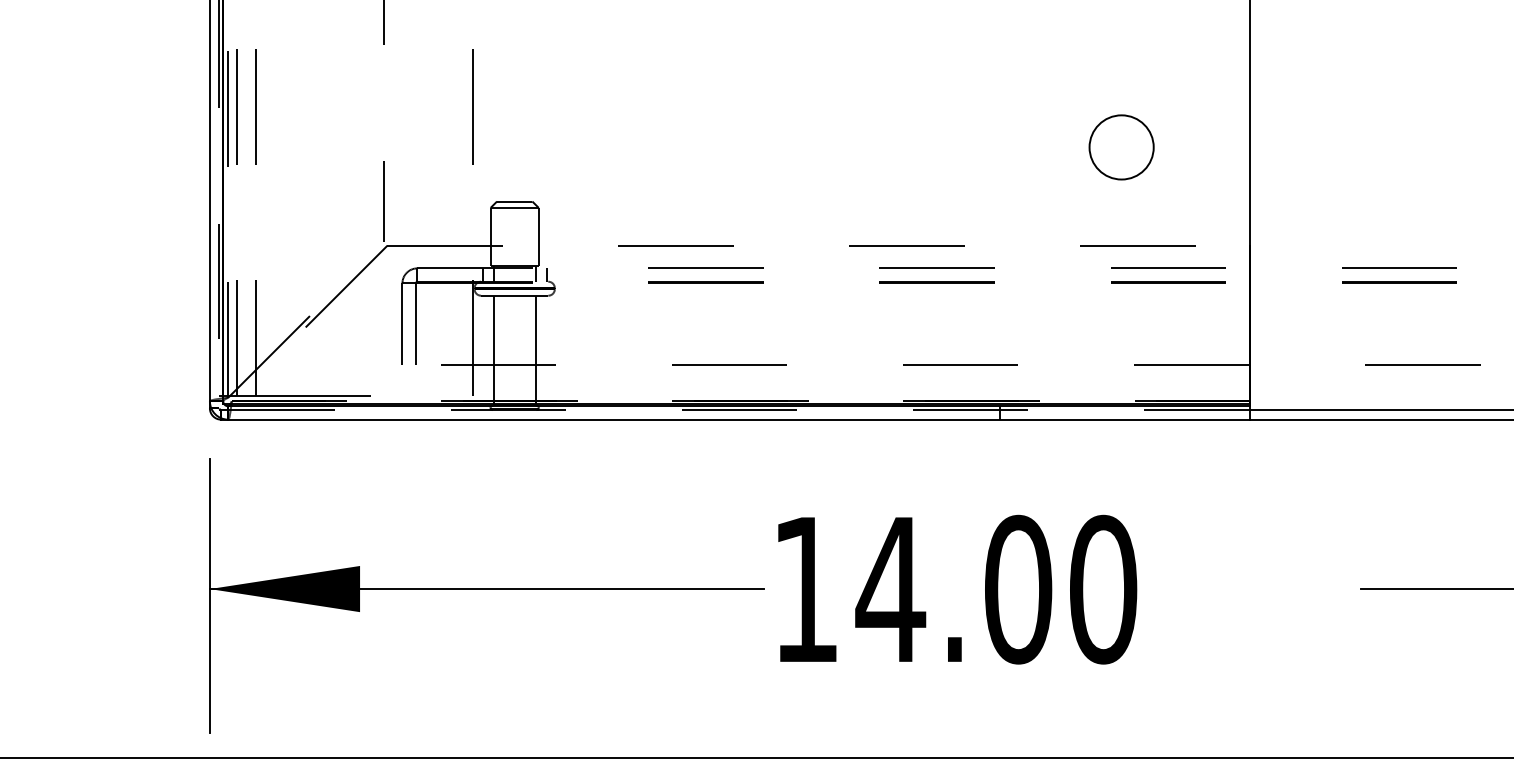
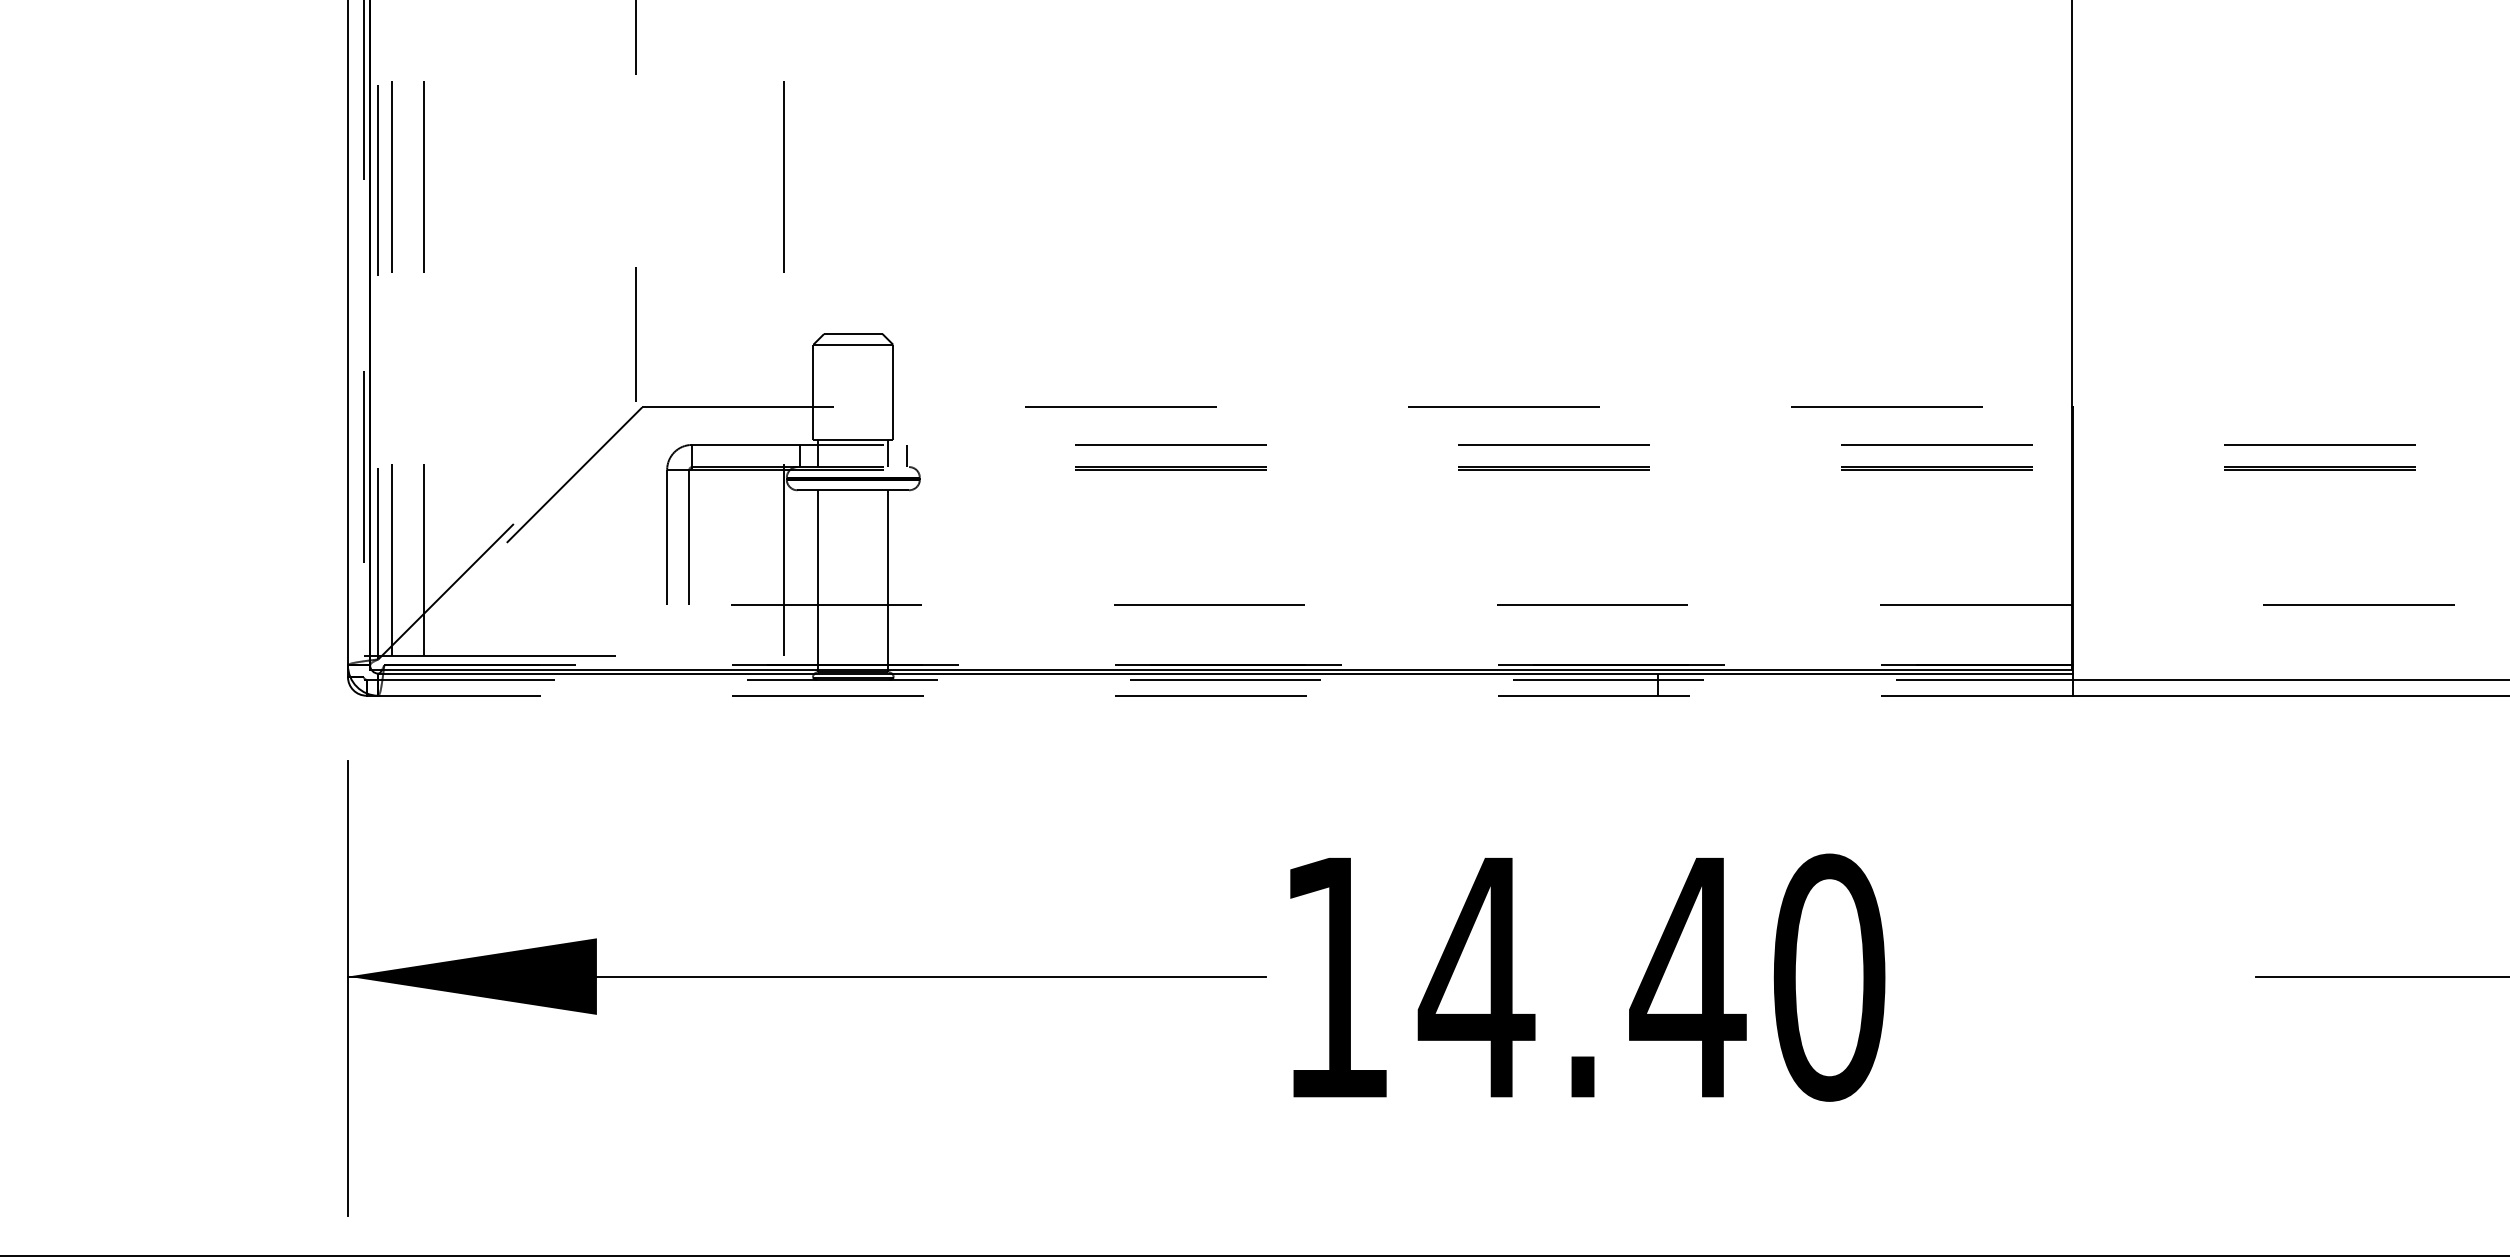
circle: (1121, 147) -> (1859, 244), removed
line: (739, 419) -> (1225, 695), solid -> dashed
text: (1017, 589) -> (1686, 977), 14.00 -> 14.40

